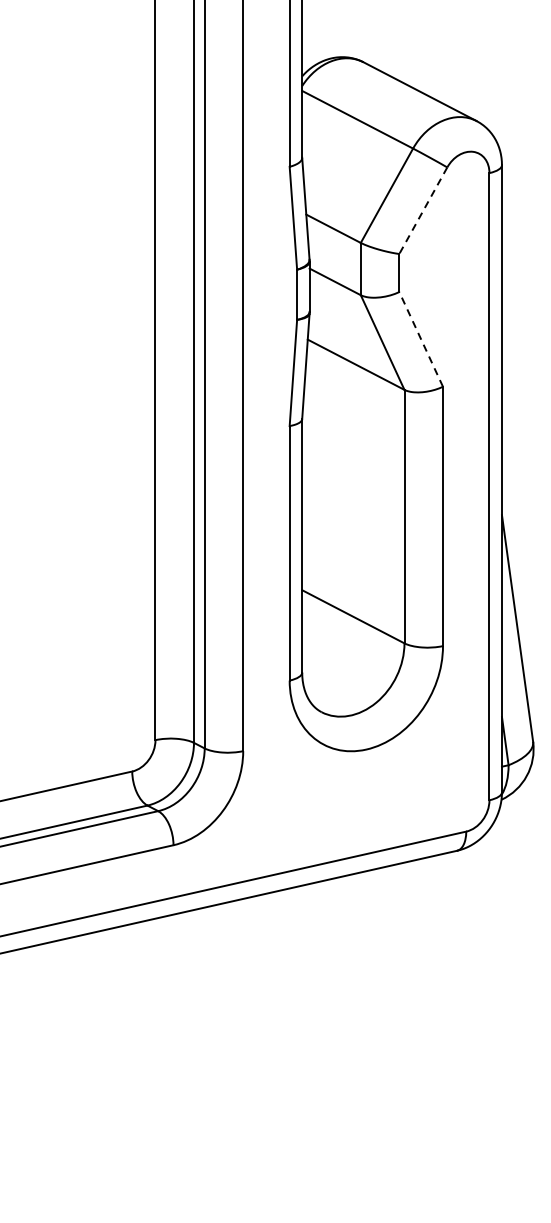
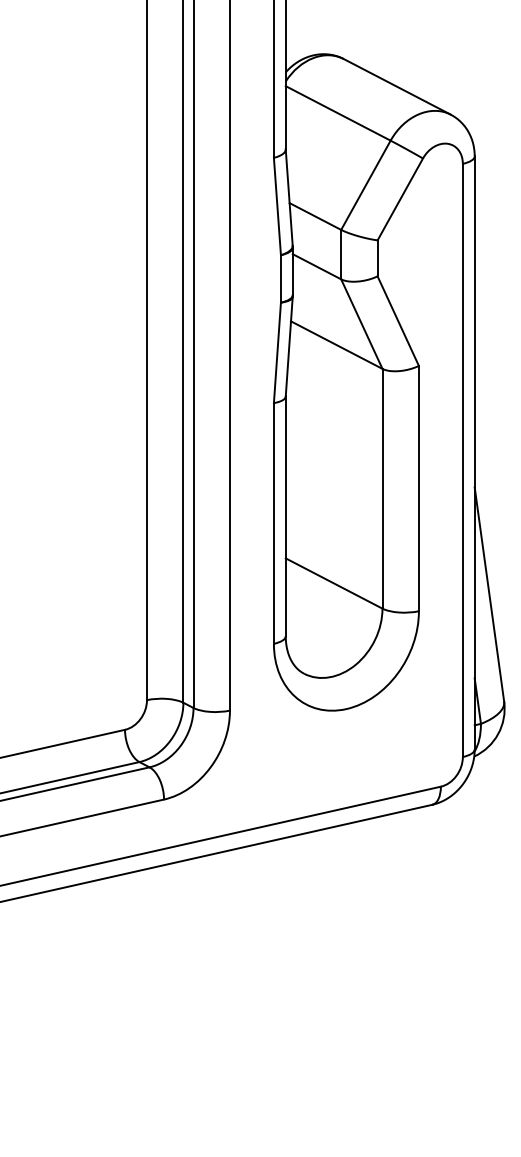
line: (423, 210) -> (400, 199), dashed -> solid
line: (421, 338) -> (398, 320), dashed -> solid

